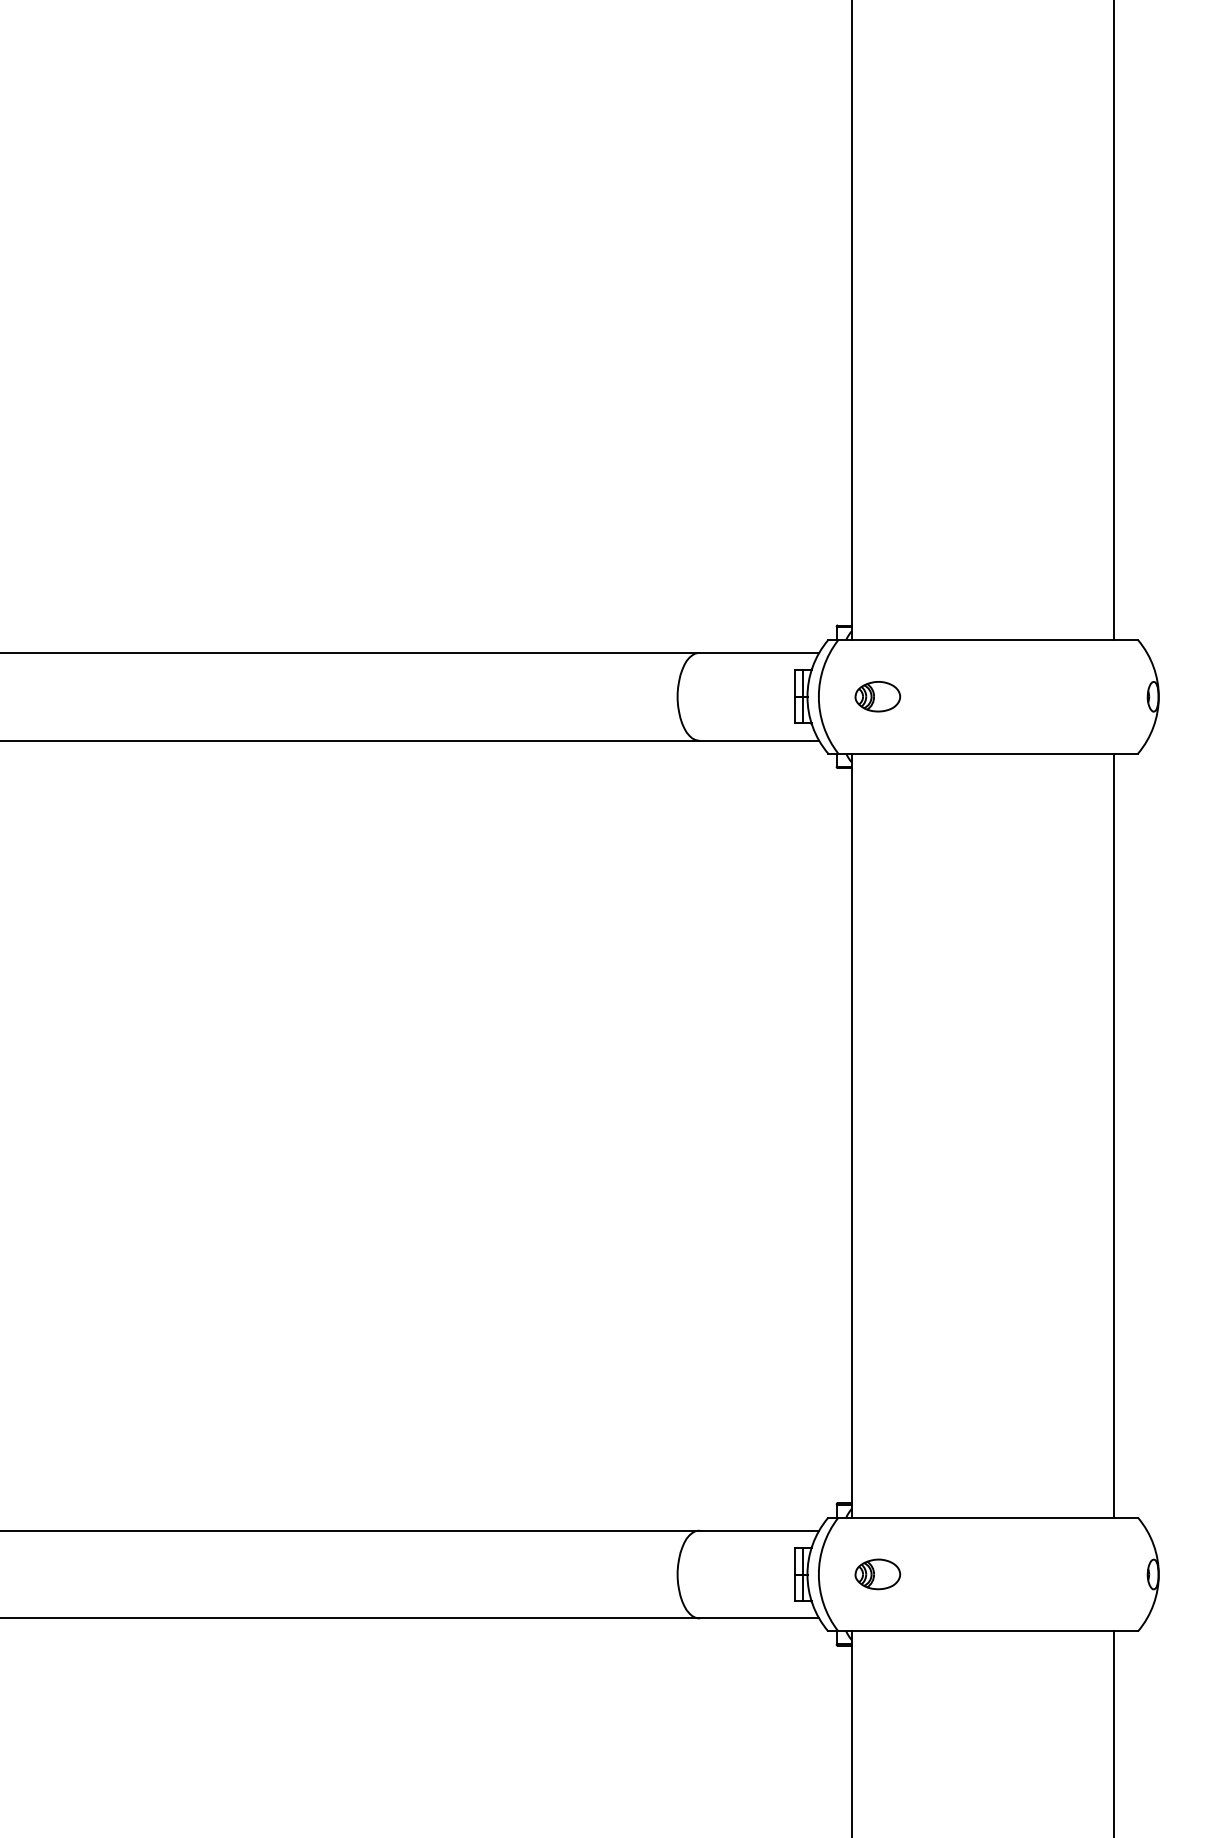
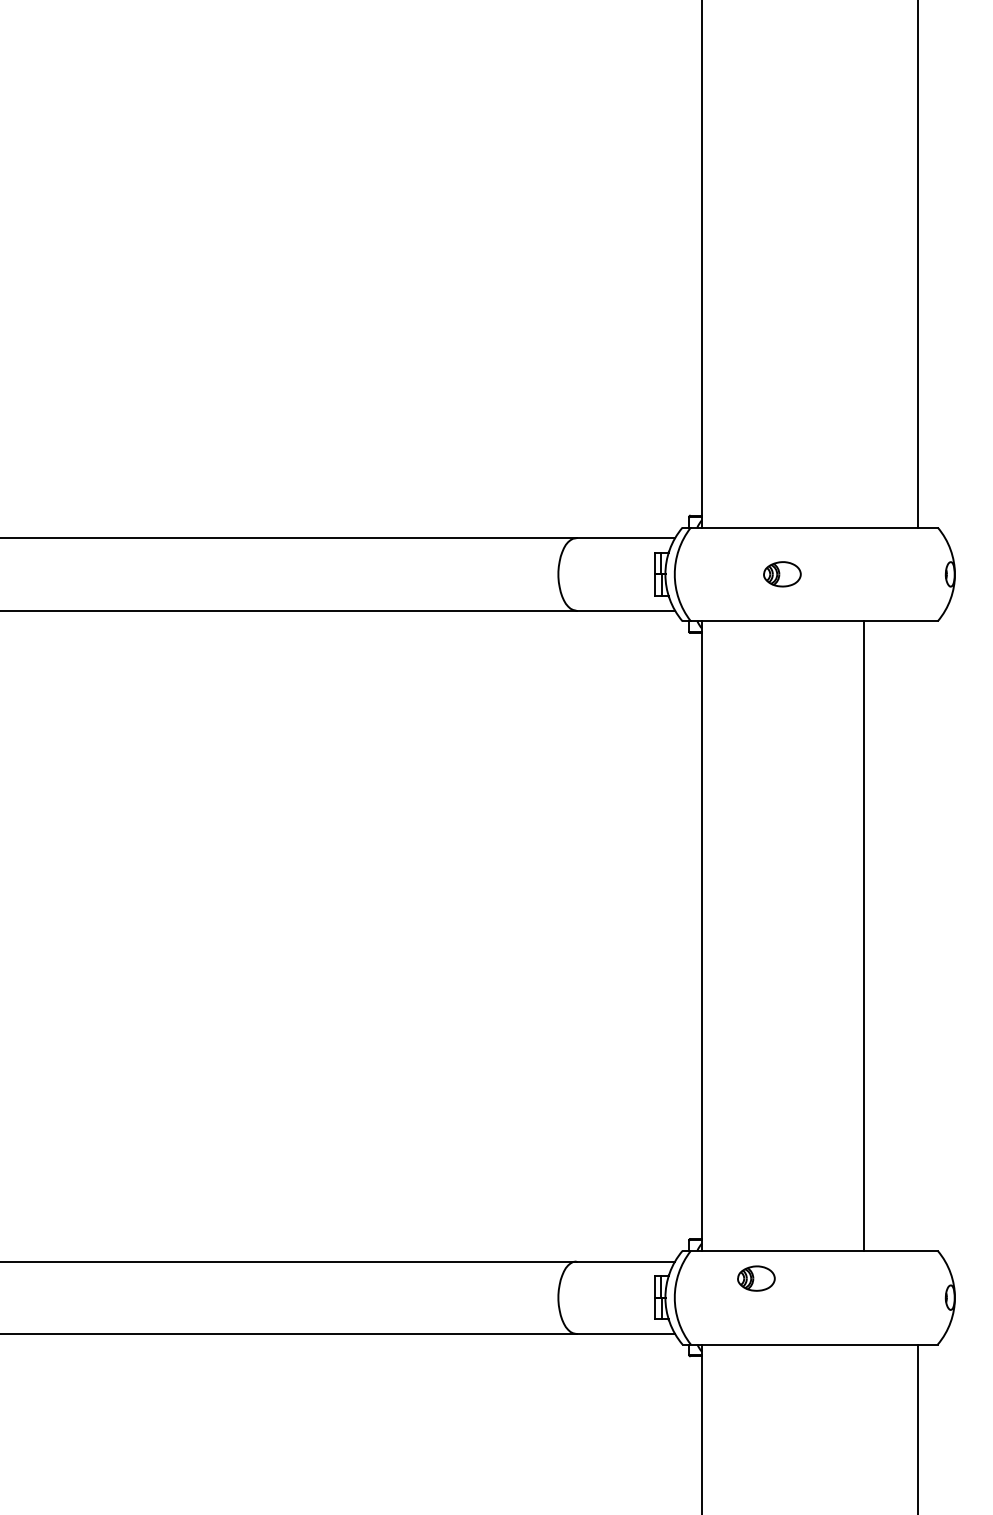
part: (877, 696) -> (782, 574), moved
line: (1114, 1135) -> (864, 935), moved
part: (877, 1574) -> (756, 1278), moved

